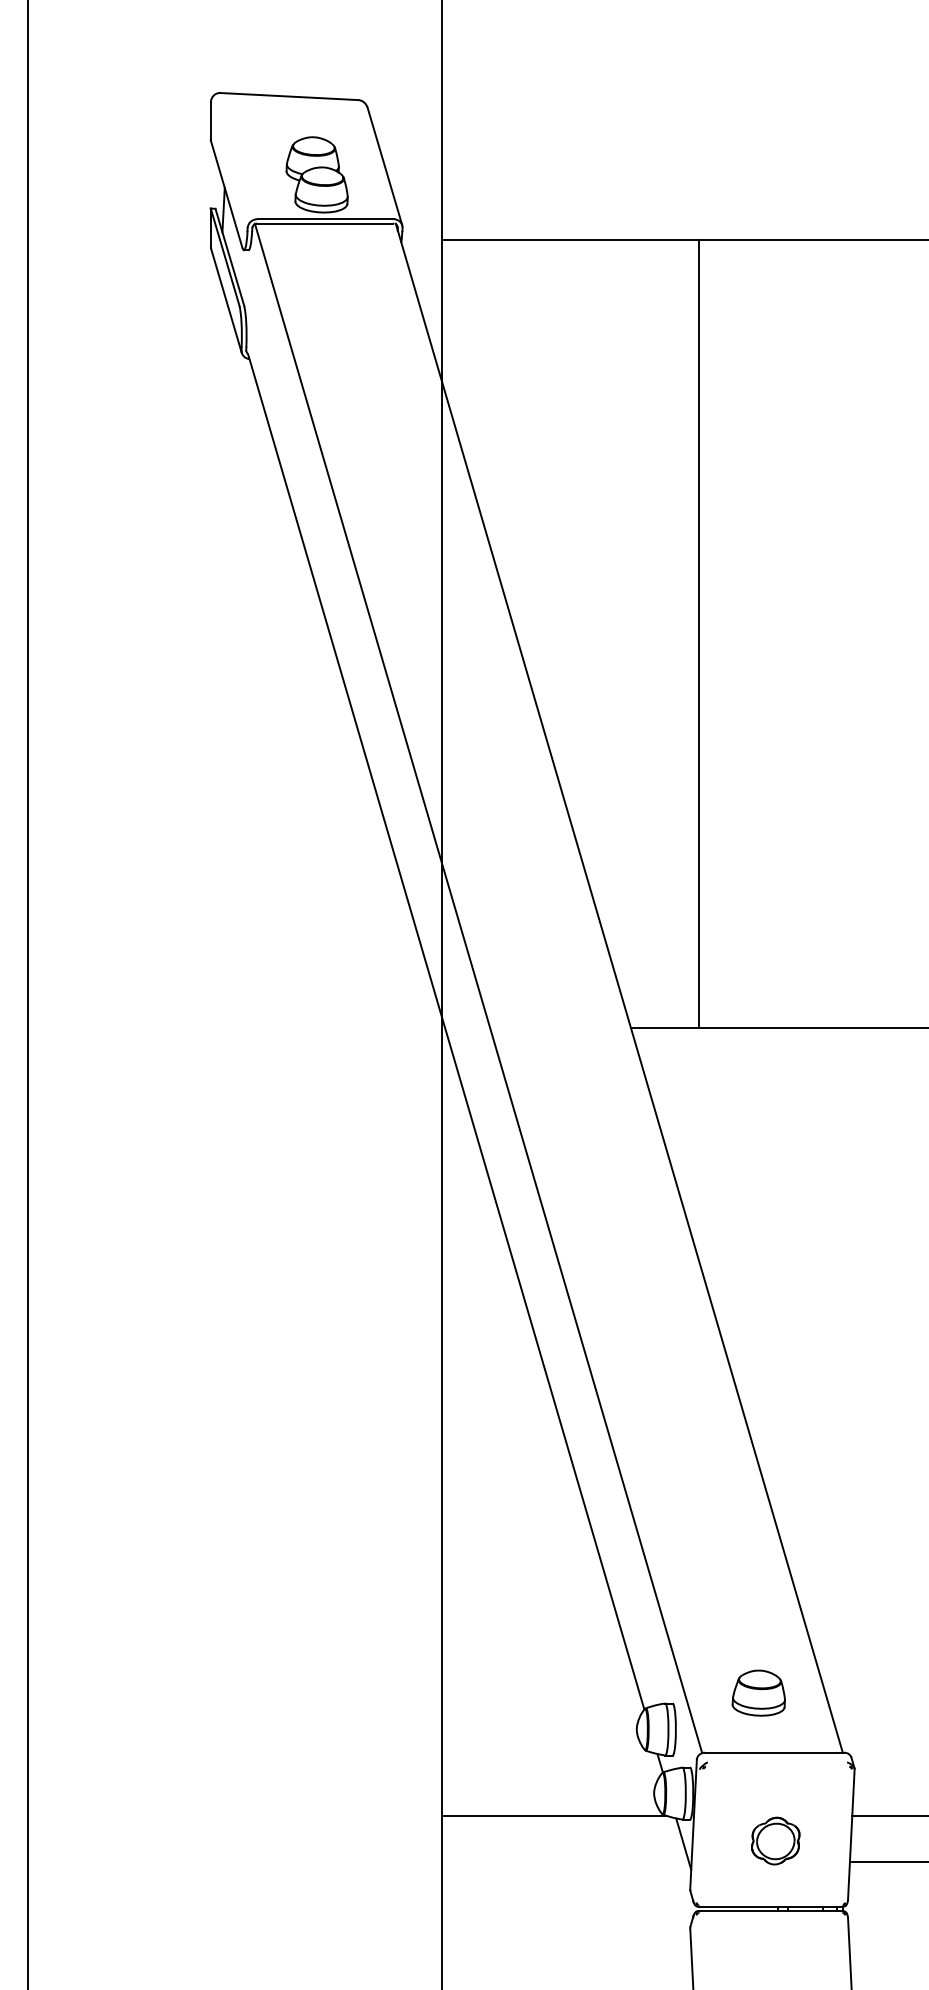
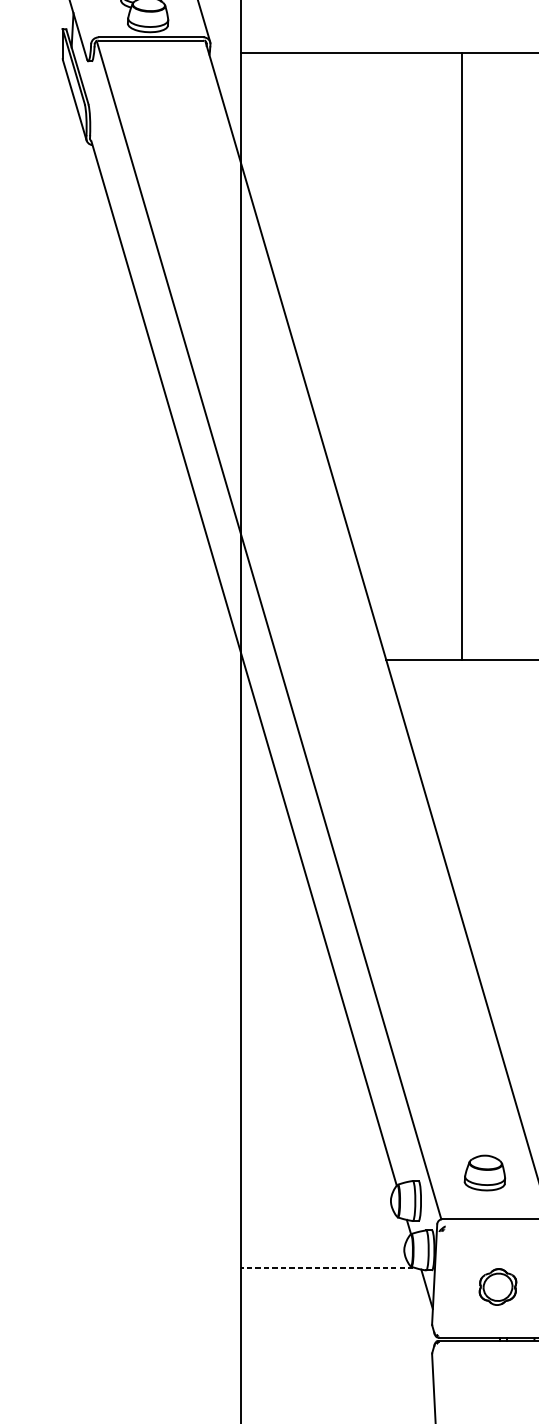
line: (699, 633) -> (461, 356), moved
line: (553, 1815) -> (326, 1267), solid -> dashed

